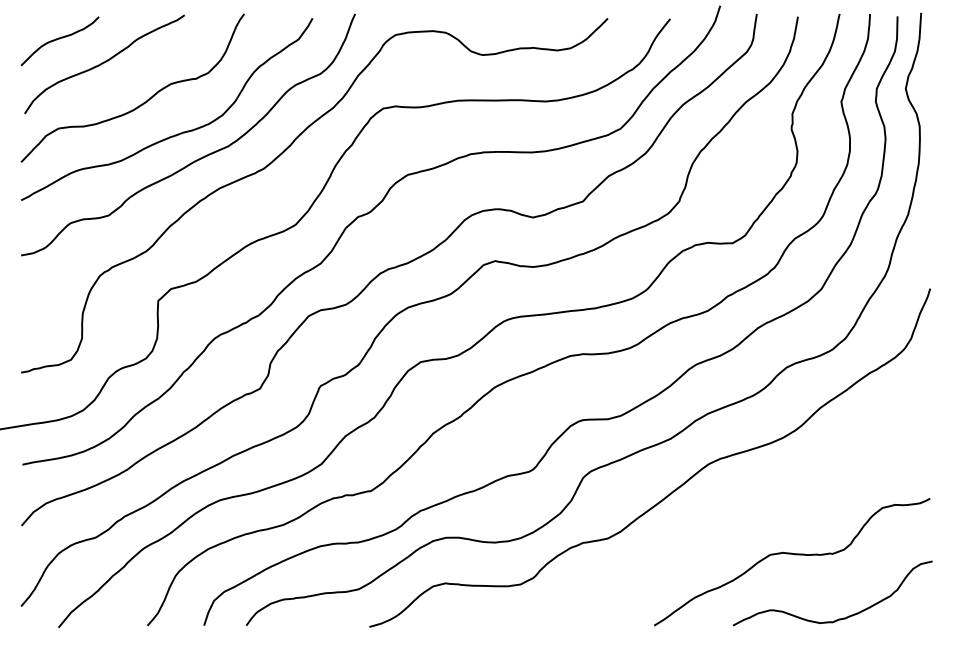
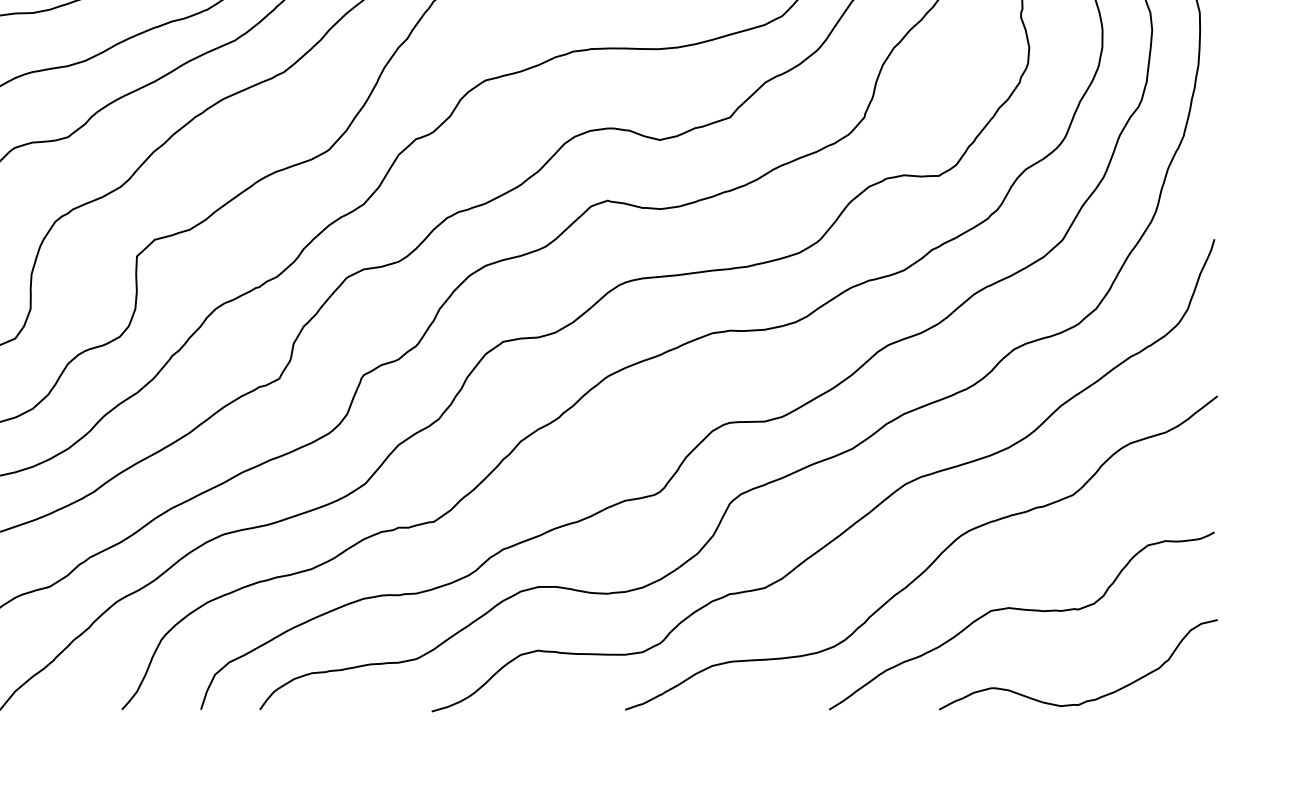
curve: (729, 517) -> (934, 558), added

